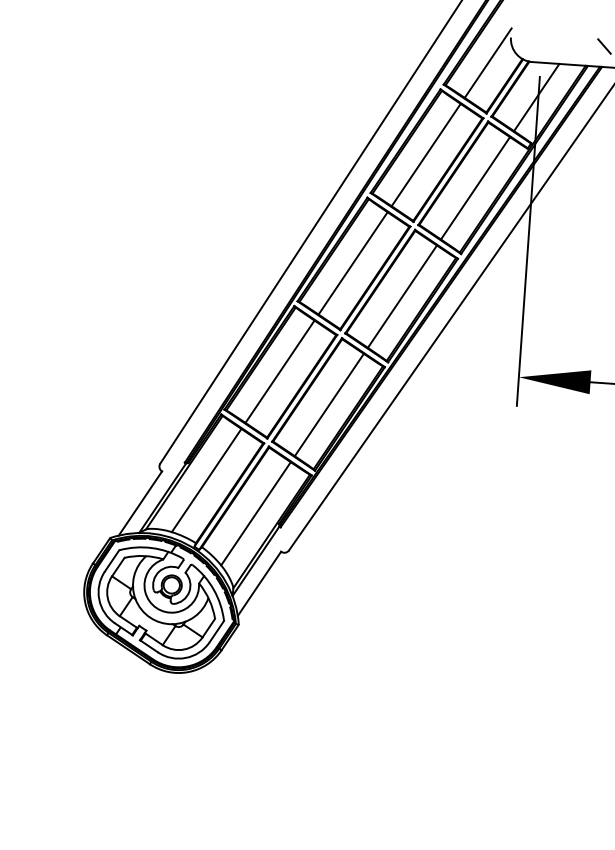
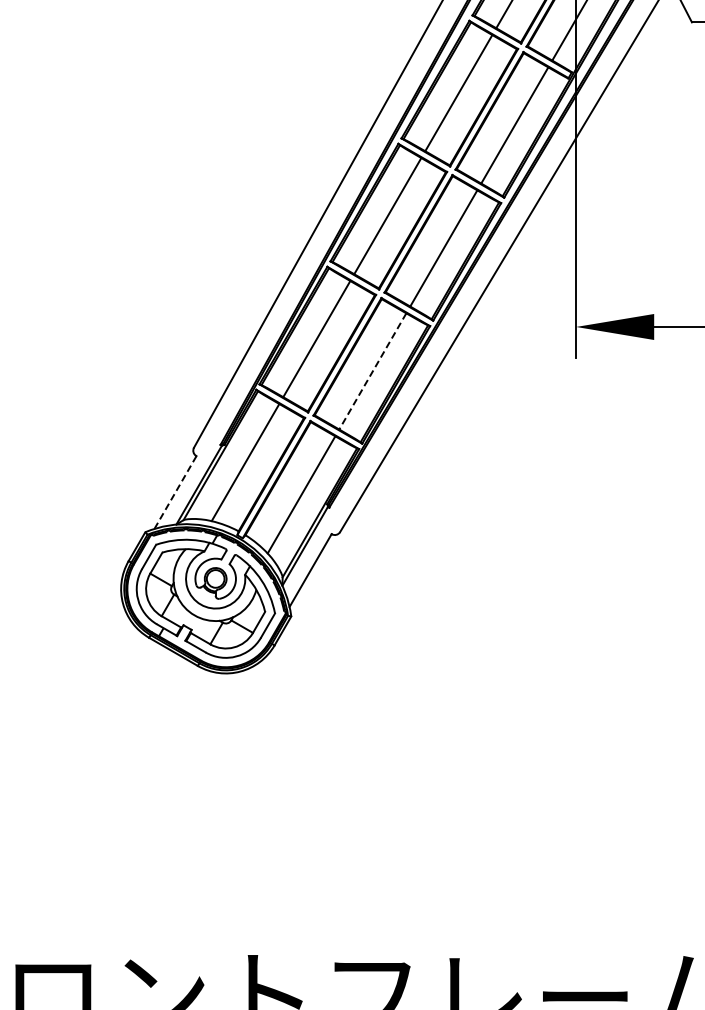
line: (329, 405) -> (372, 371), solid -> dashed
line: (140, 503) -> (175, 492), solid -> dashed

